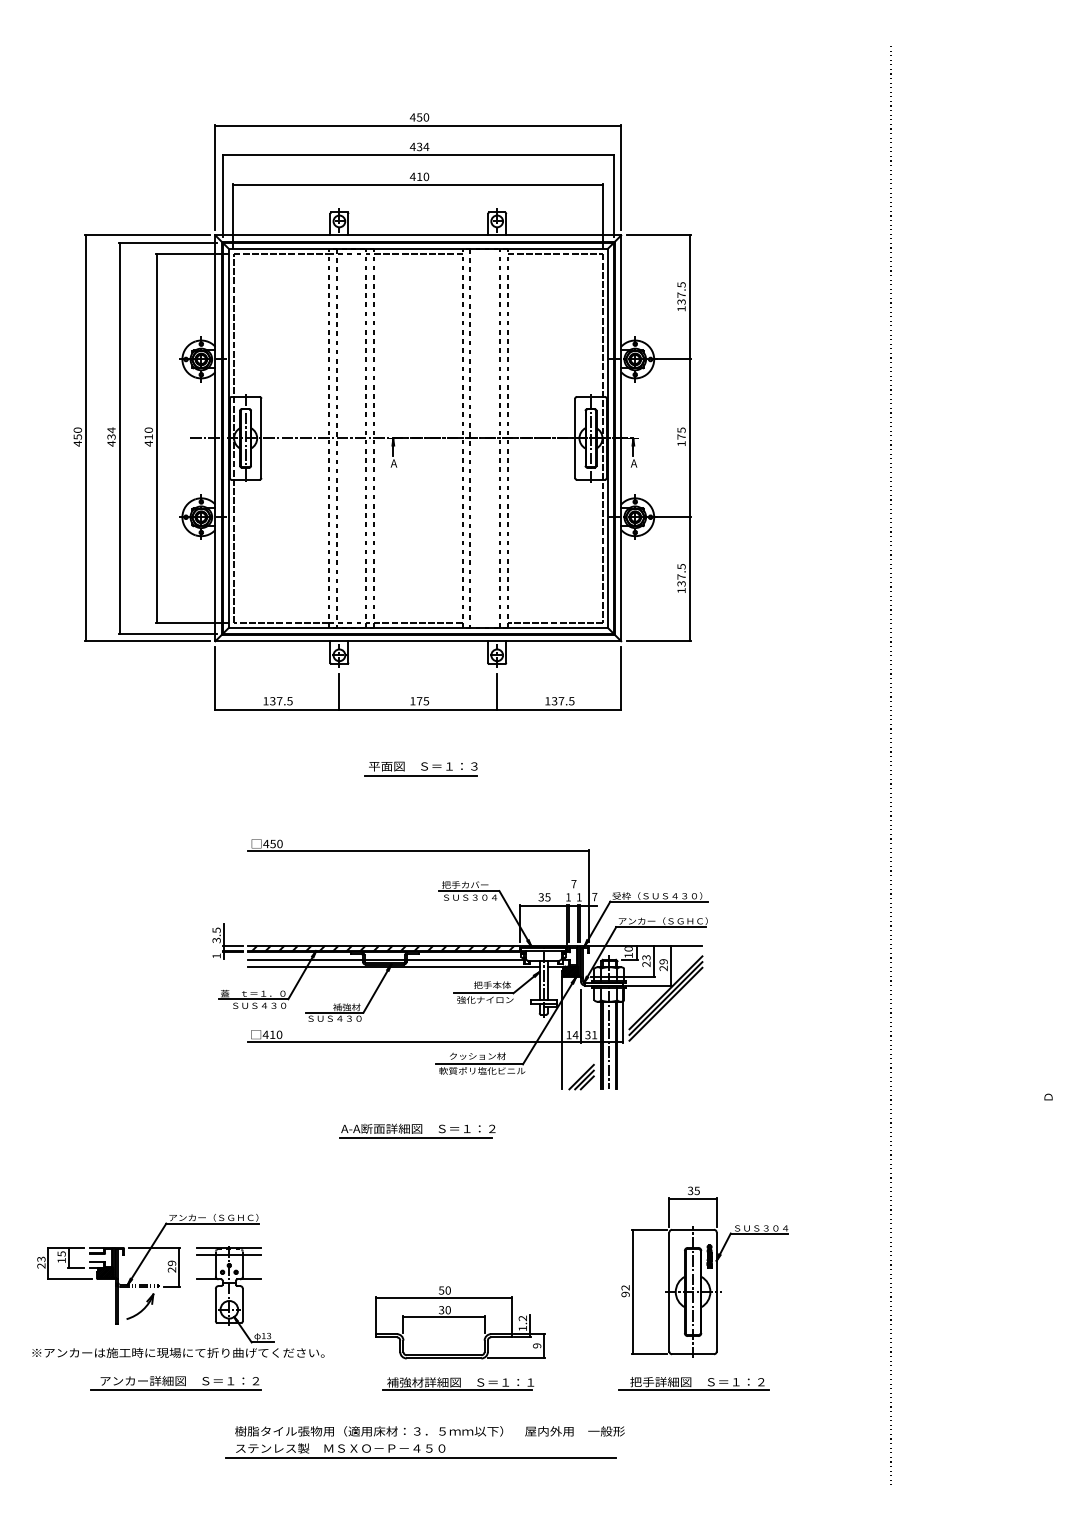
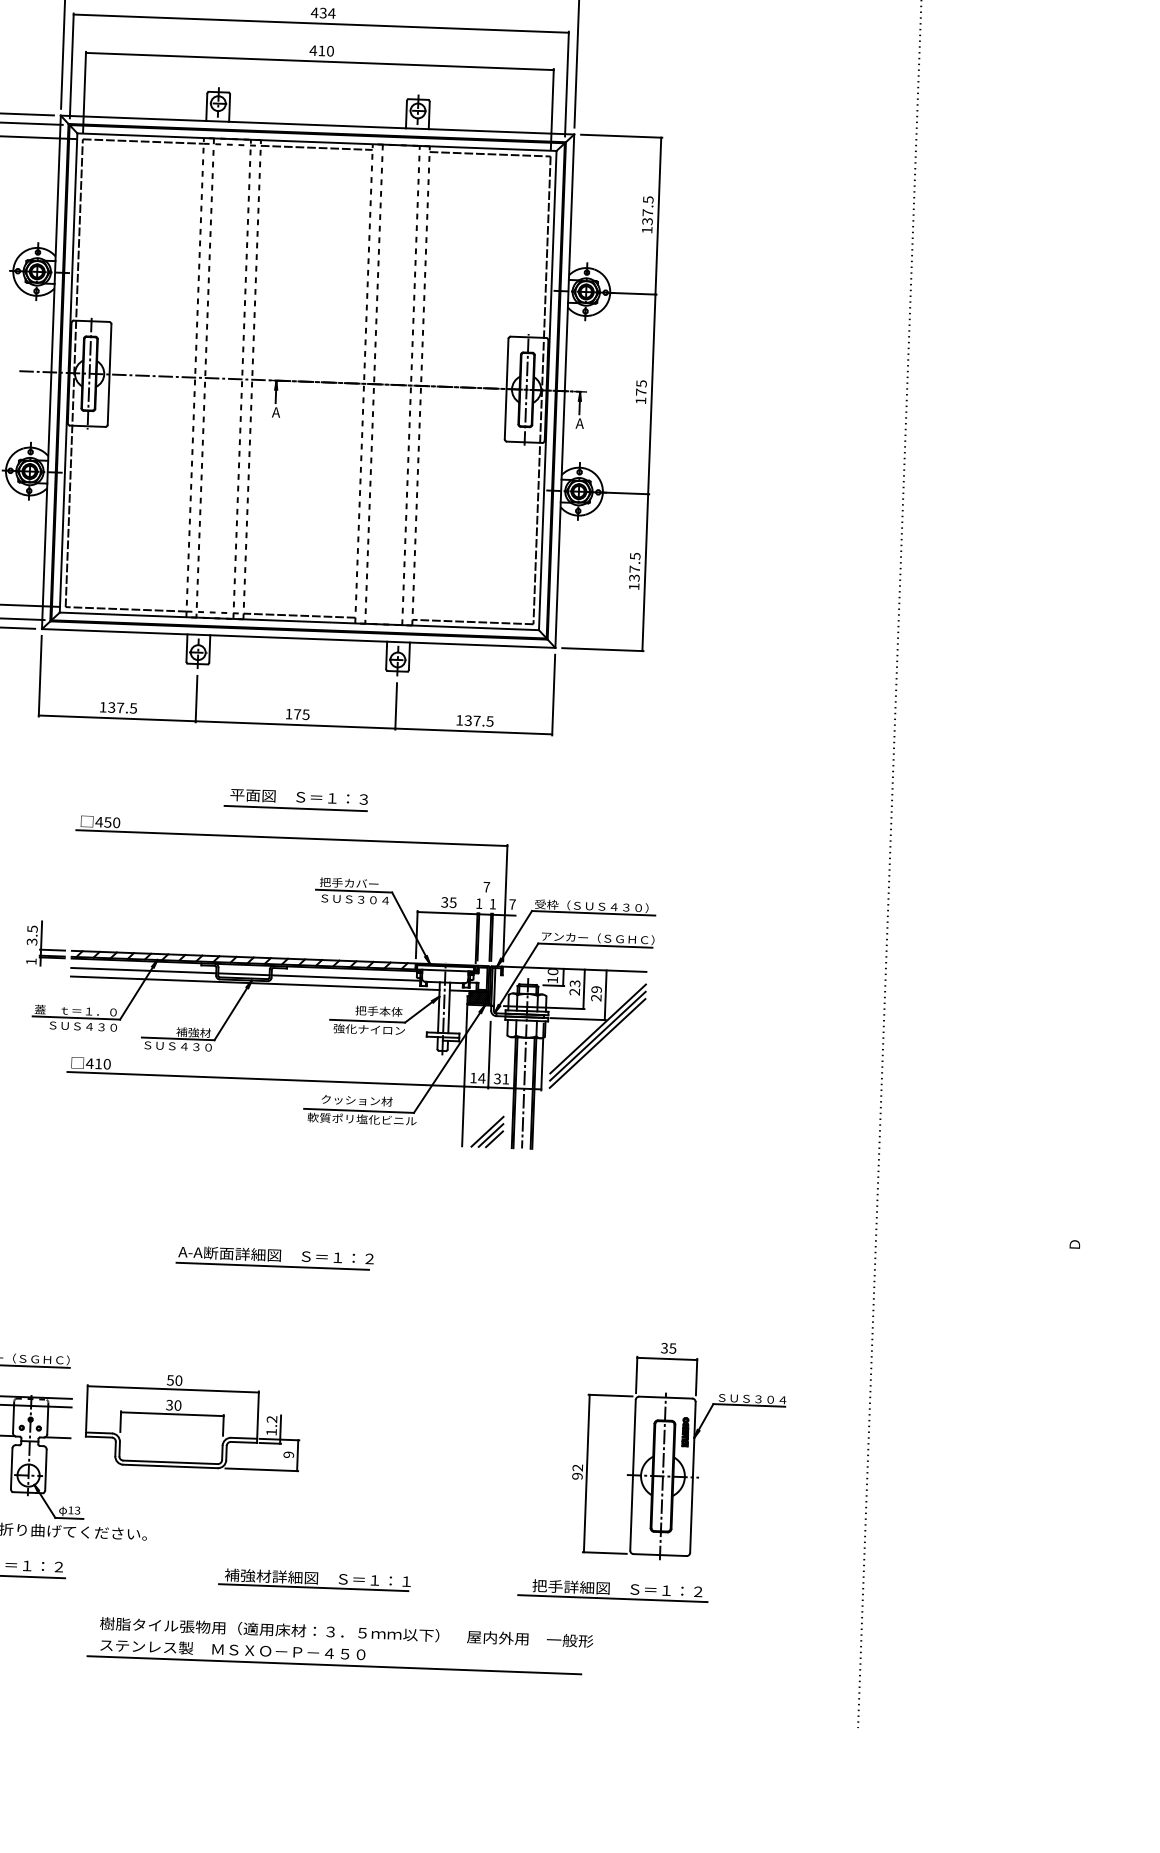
part: (460, 964) -> (339, 983), moved
part: (704, 1271) -> (678, 1450), moved
part: (460, 1322) -> (192, 1421), moved
part: (424, 1442) -> (339, 1646), moved

